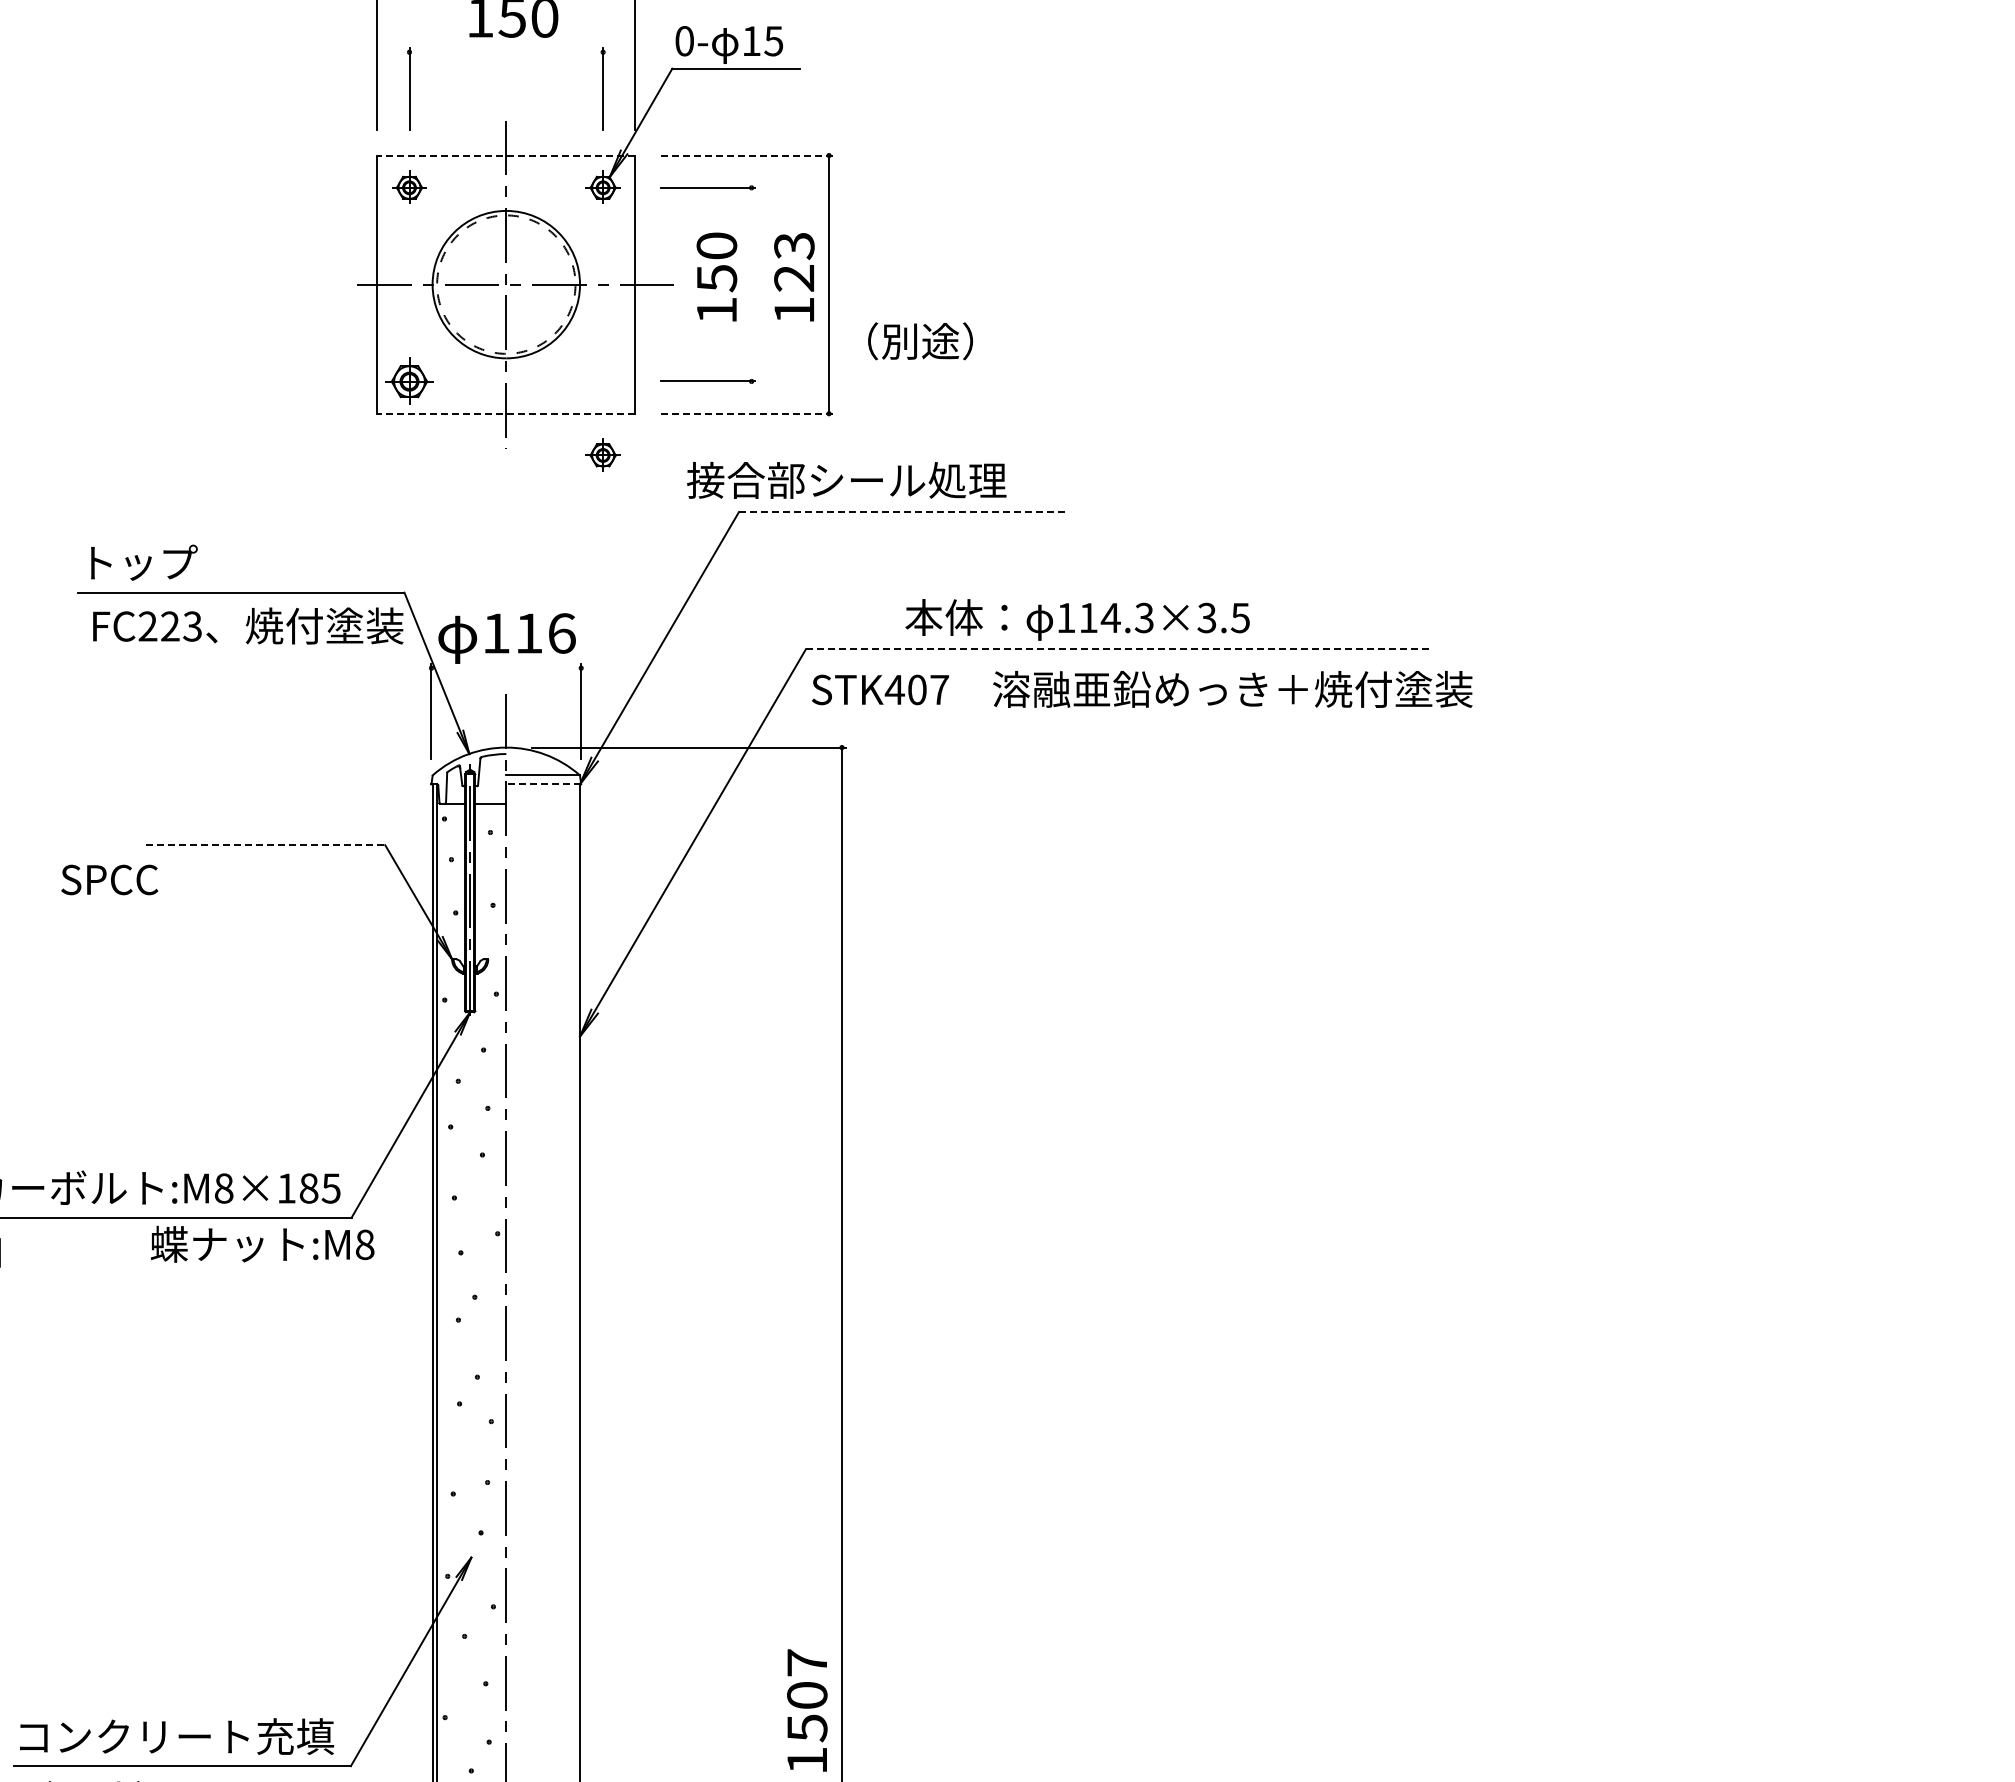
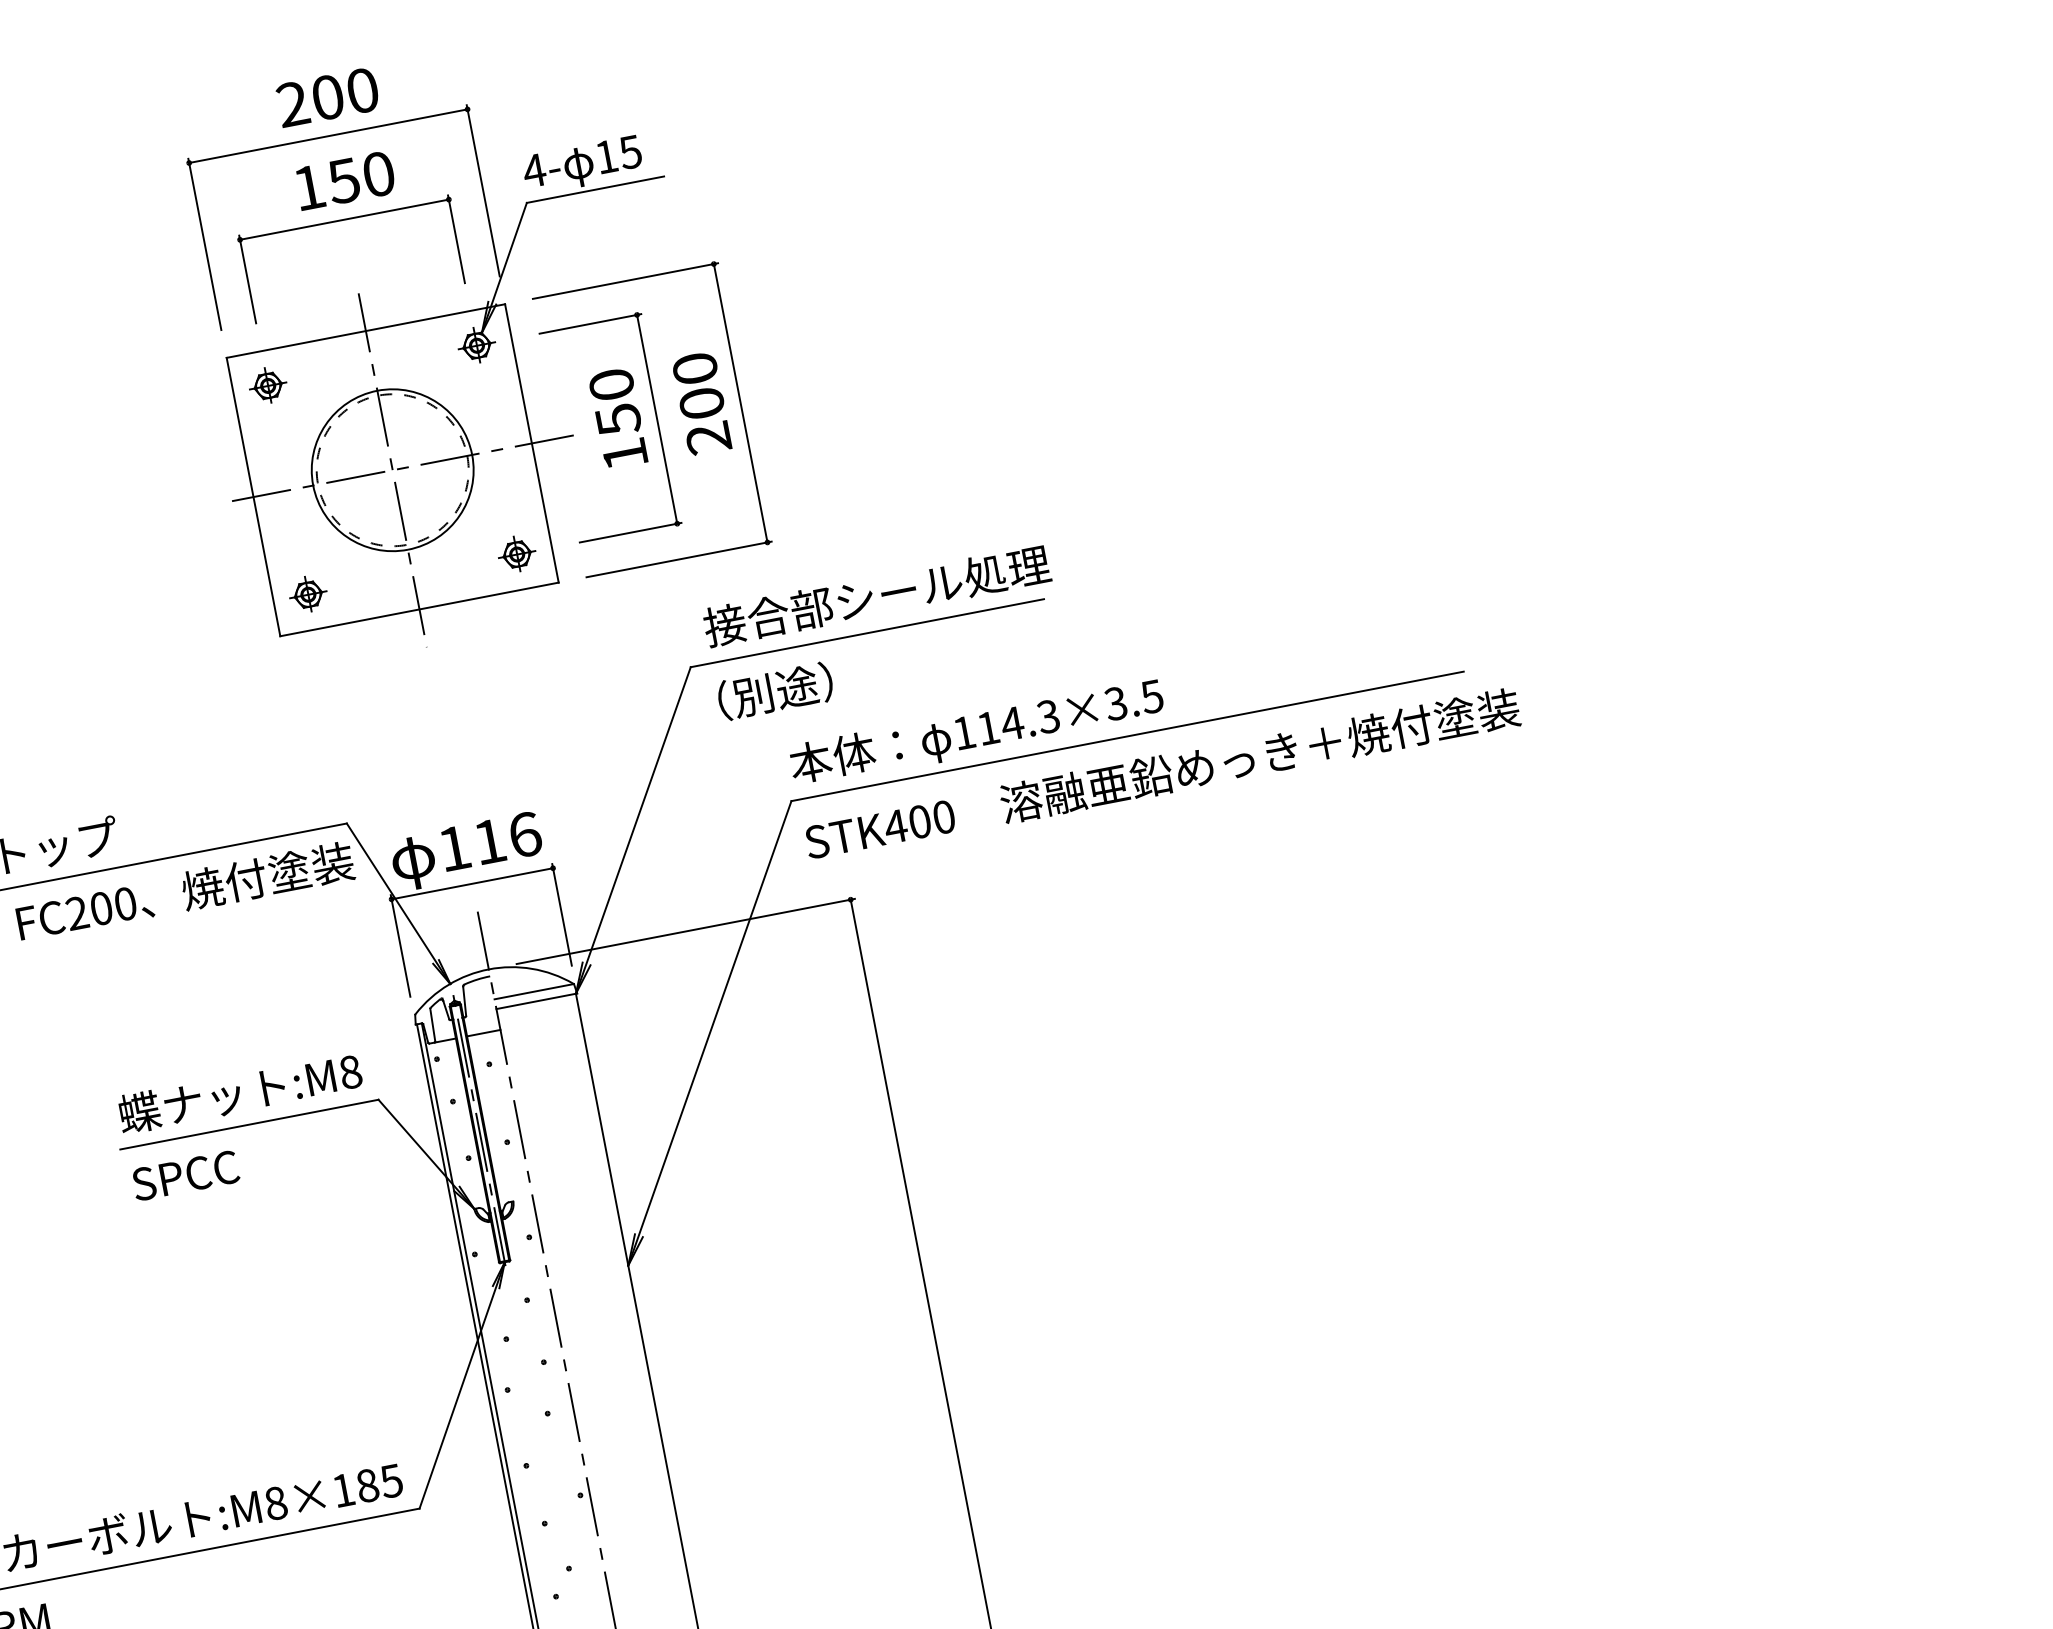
text: (684, 41) -> (534, 171), 0- -> 4-
line: (506, 52) -> (344, 219), added
line: (505, 155) -> (364, 331), dashed -> solid
line: (747, 155) -> (625, 280), dashed -> solid
text: (794, 277) -> (701, 402), 123 -> 200
line: (751, 284) -> (657, 419), added
text: (920, 341) -> (775, 691), moved
part: (409, 380) -> (308, 593), size x0.71
line: (505, 413) -> (418, 609), dashed -> solid
line: (747, 413) -> (679, 559), dashed -> solid
part: (602, 454) -> (516, 553), moved
text: (846, 480) -> (876, 596), moved
line: (902, 512) -> (867, 633), dashed -> solid
text: (1077, 619) -> (976, 732), moved
text: (181, 626) -> (113, 906), FC223 -> FC200
line: (1117, 649) -> (1127, 736), dashed -> solid
line: (506, 668) -> (472, 884), added
text: (939, 689) -> (943, 816), STK407 -> STK400
line: (543, 784) -> (536, 1001), dashed -> solid
line: (265, 845) -> (249, 1124), dashed -> solid
text: (109, 879) -> (185, 1175), moved
text: (262, 1243) -> (239, 1092), moved

